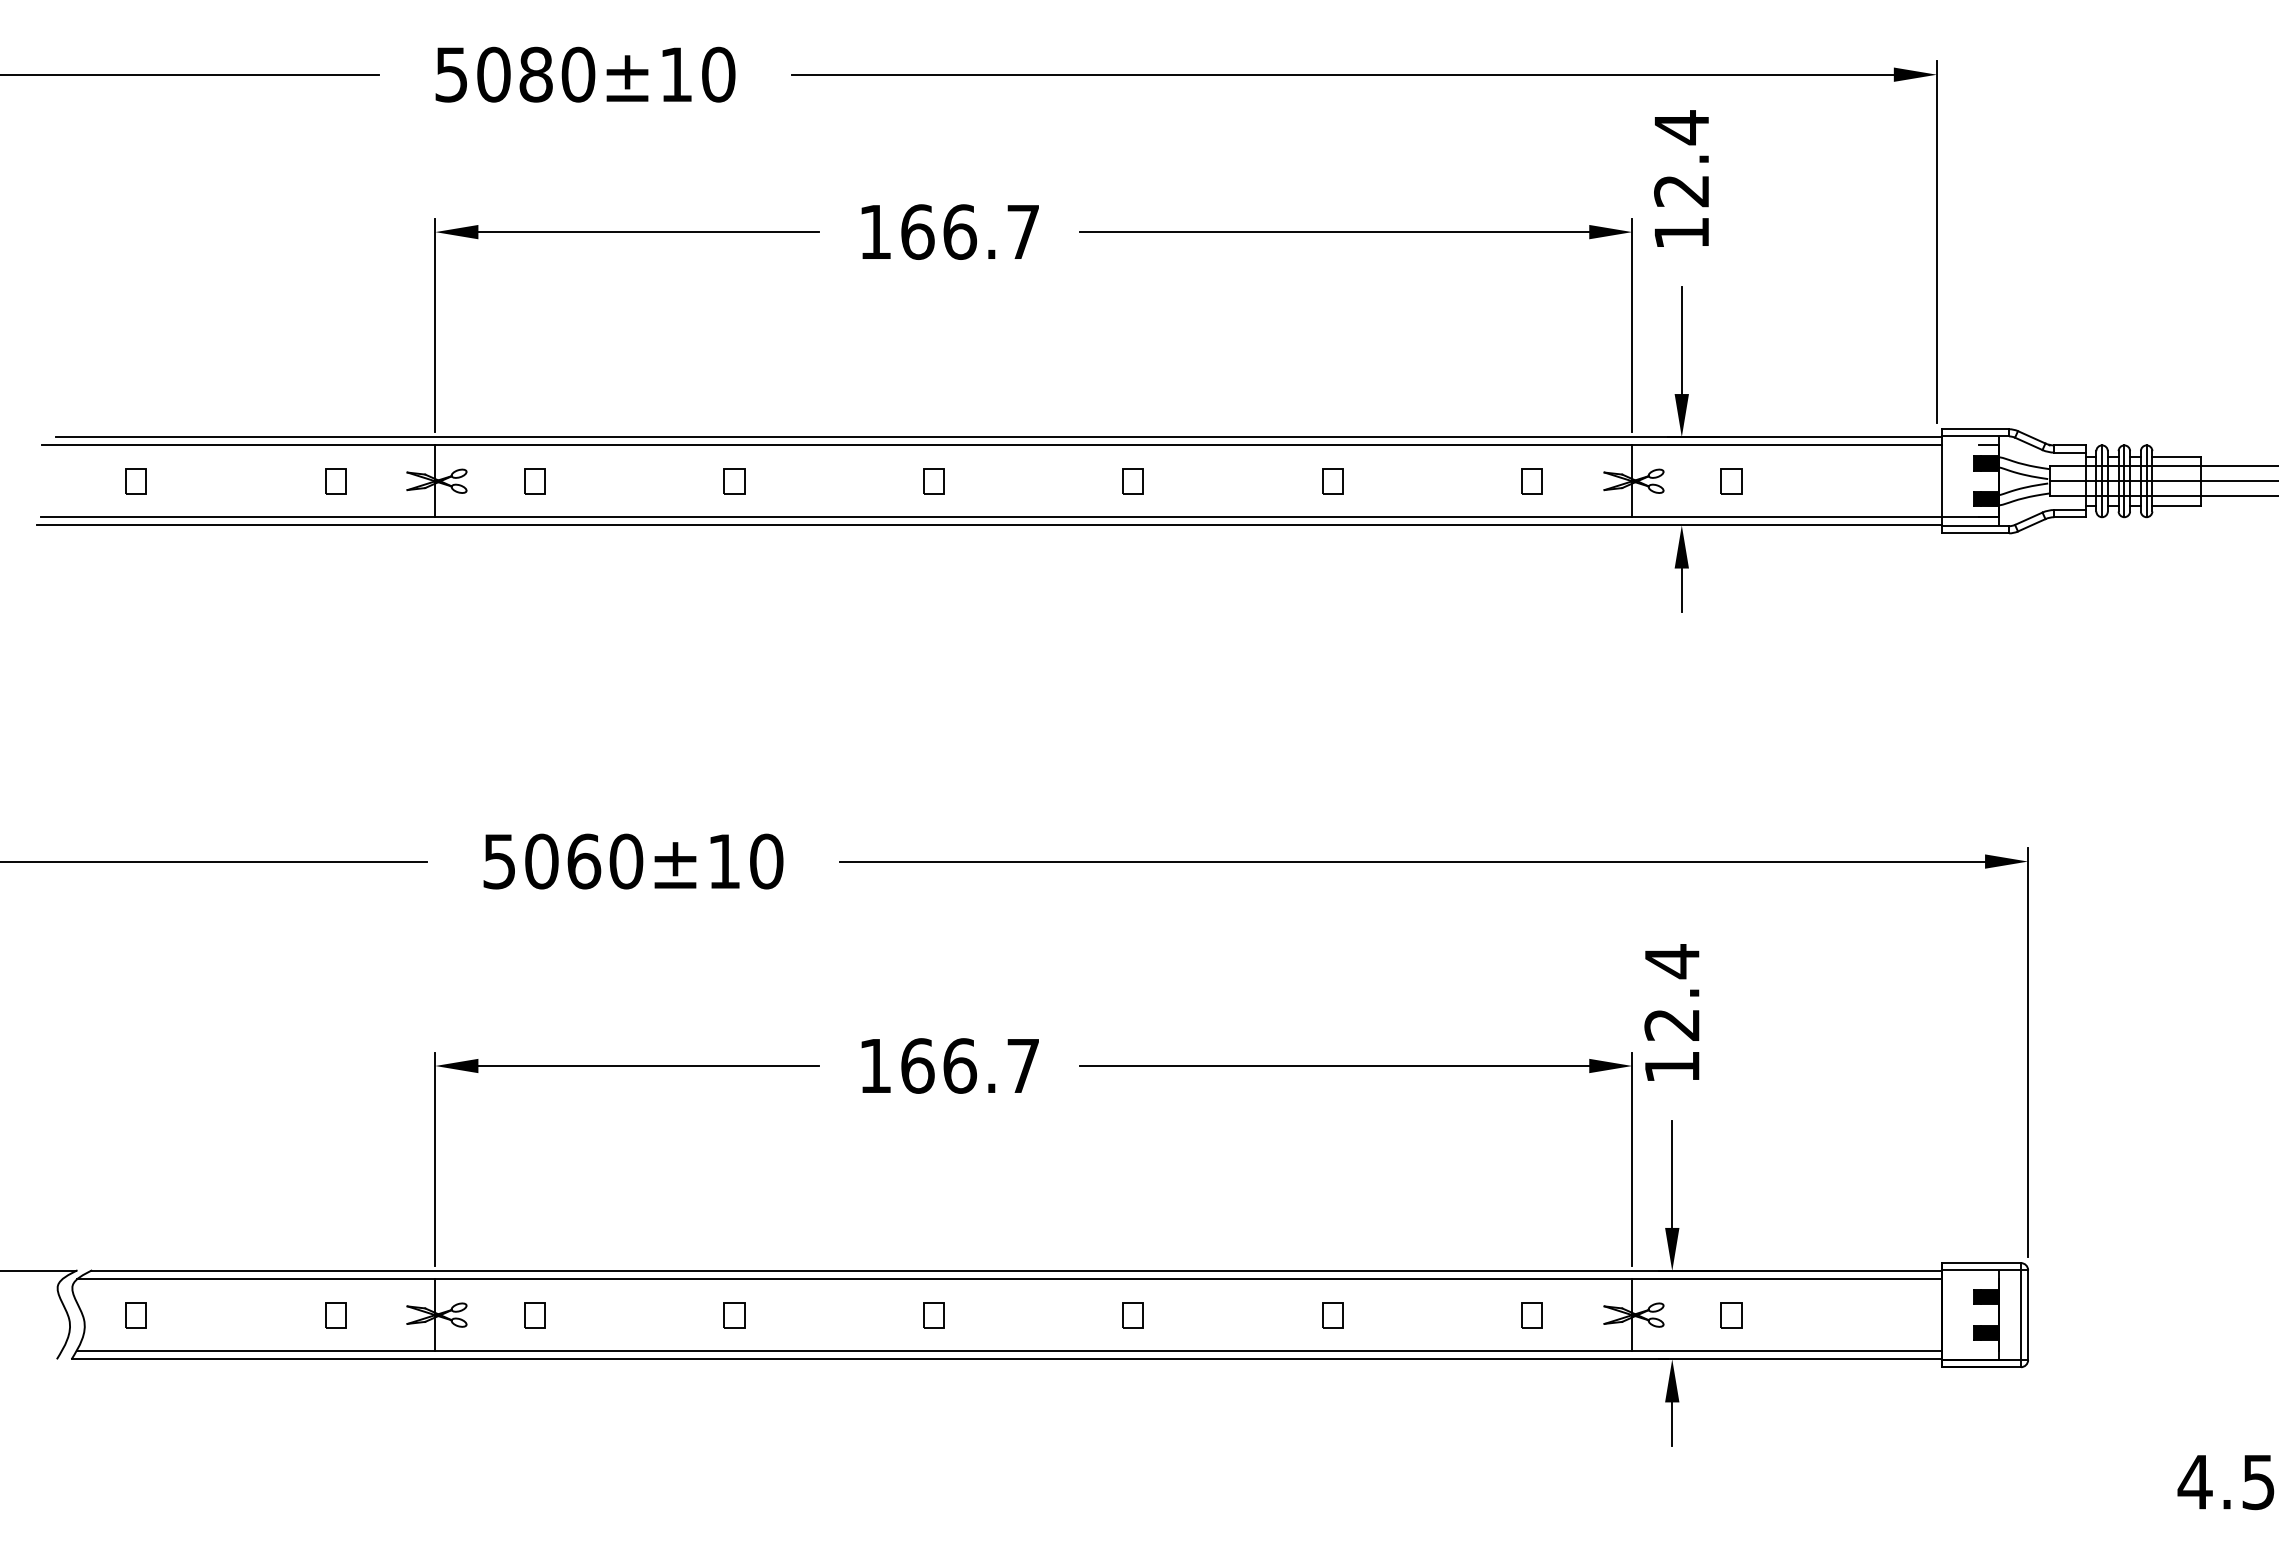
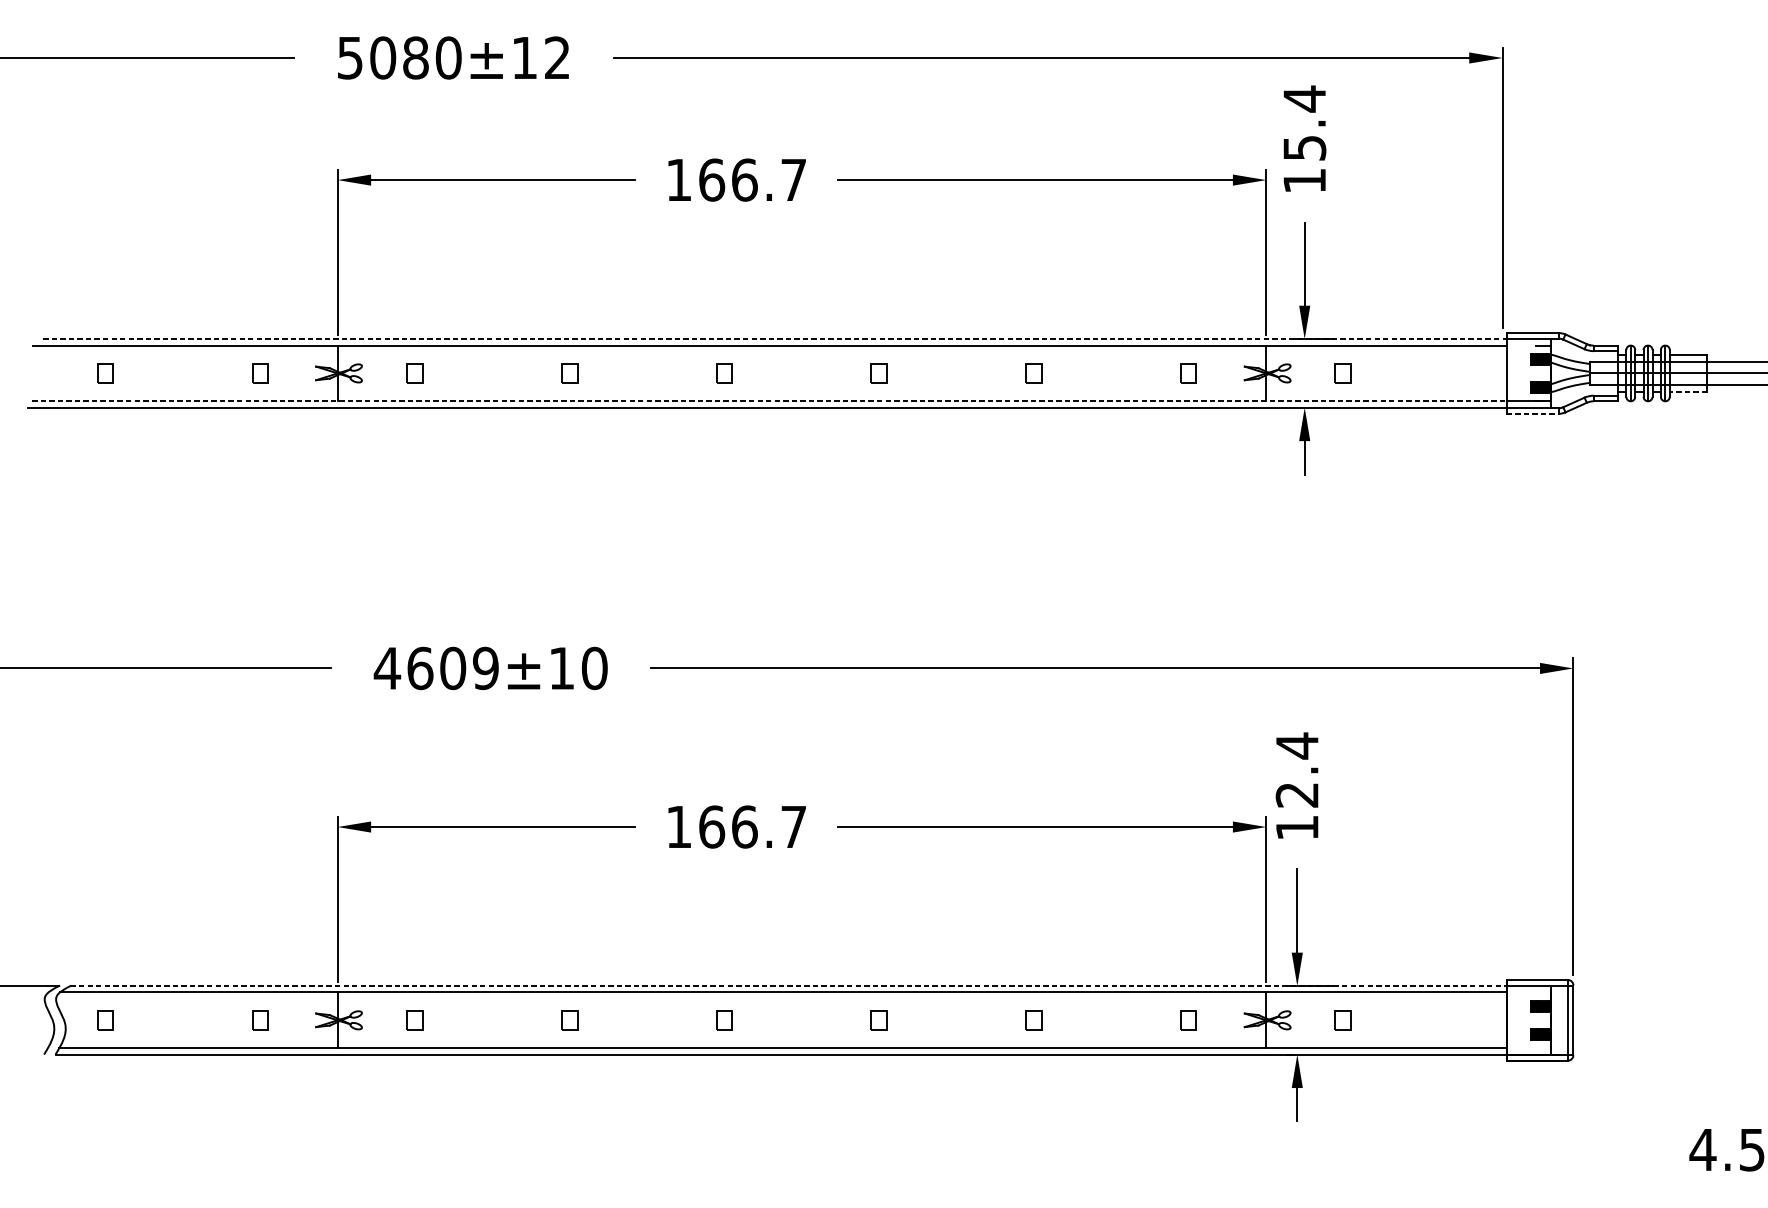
text: (718, 74) -> (557, 57), 5080±10 -> 5080±12
text: (1681, 191) -> (1304, 148), 12.4 -> 15.4
line: (999, 437) -> (775, 339), solid -> dashed
line: (2175, 505) -> (1687, 392), solid -> dashed
line: (992, 517) -> (769, 401), solid -> dashed
line: (1975, 533) -> (1532, 413), solid -> dashed
text: (562, 861) -> (436, 668), 5060±10 -> 4609±10
line: (1016, 1271) -> (788, 986), solid -> dashed

